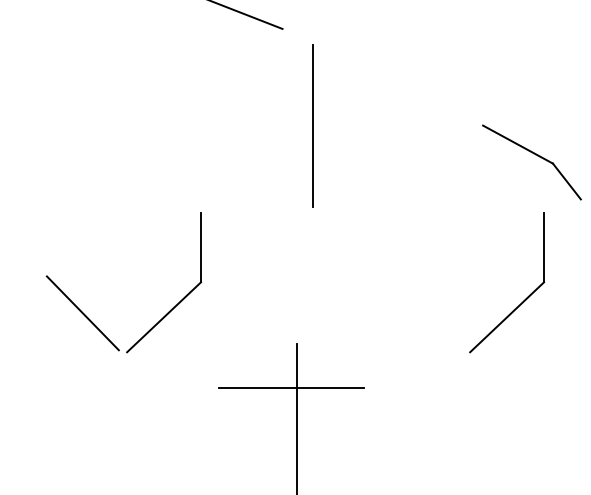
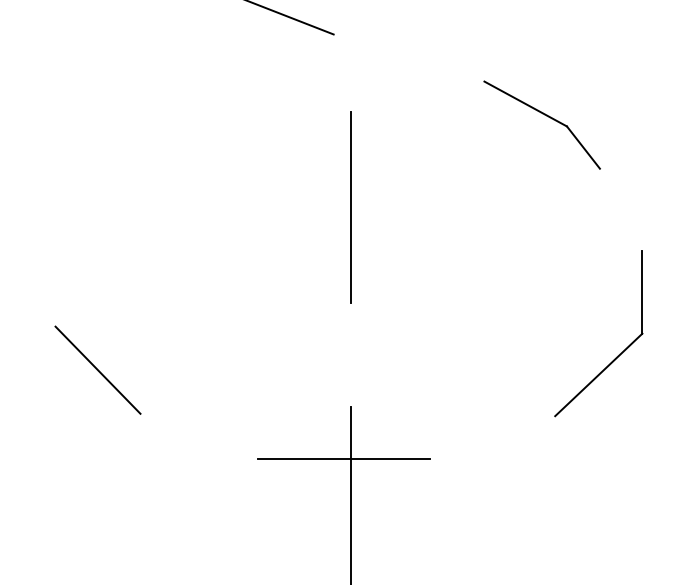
line: (312, 125) -> (350, 207), moved
part: (535, 155) -> (546, 116), moved
part: (180, 300) -> (213, 354), removed

